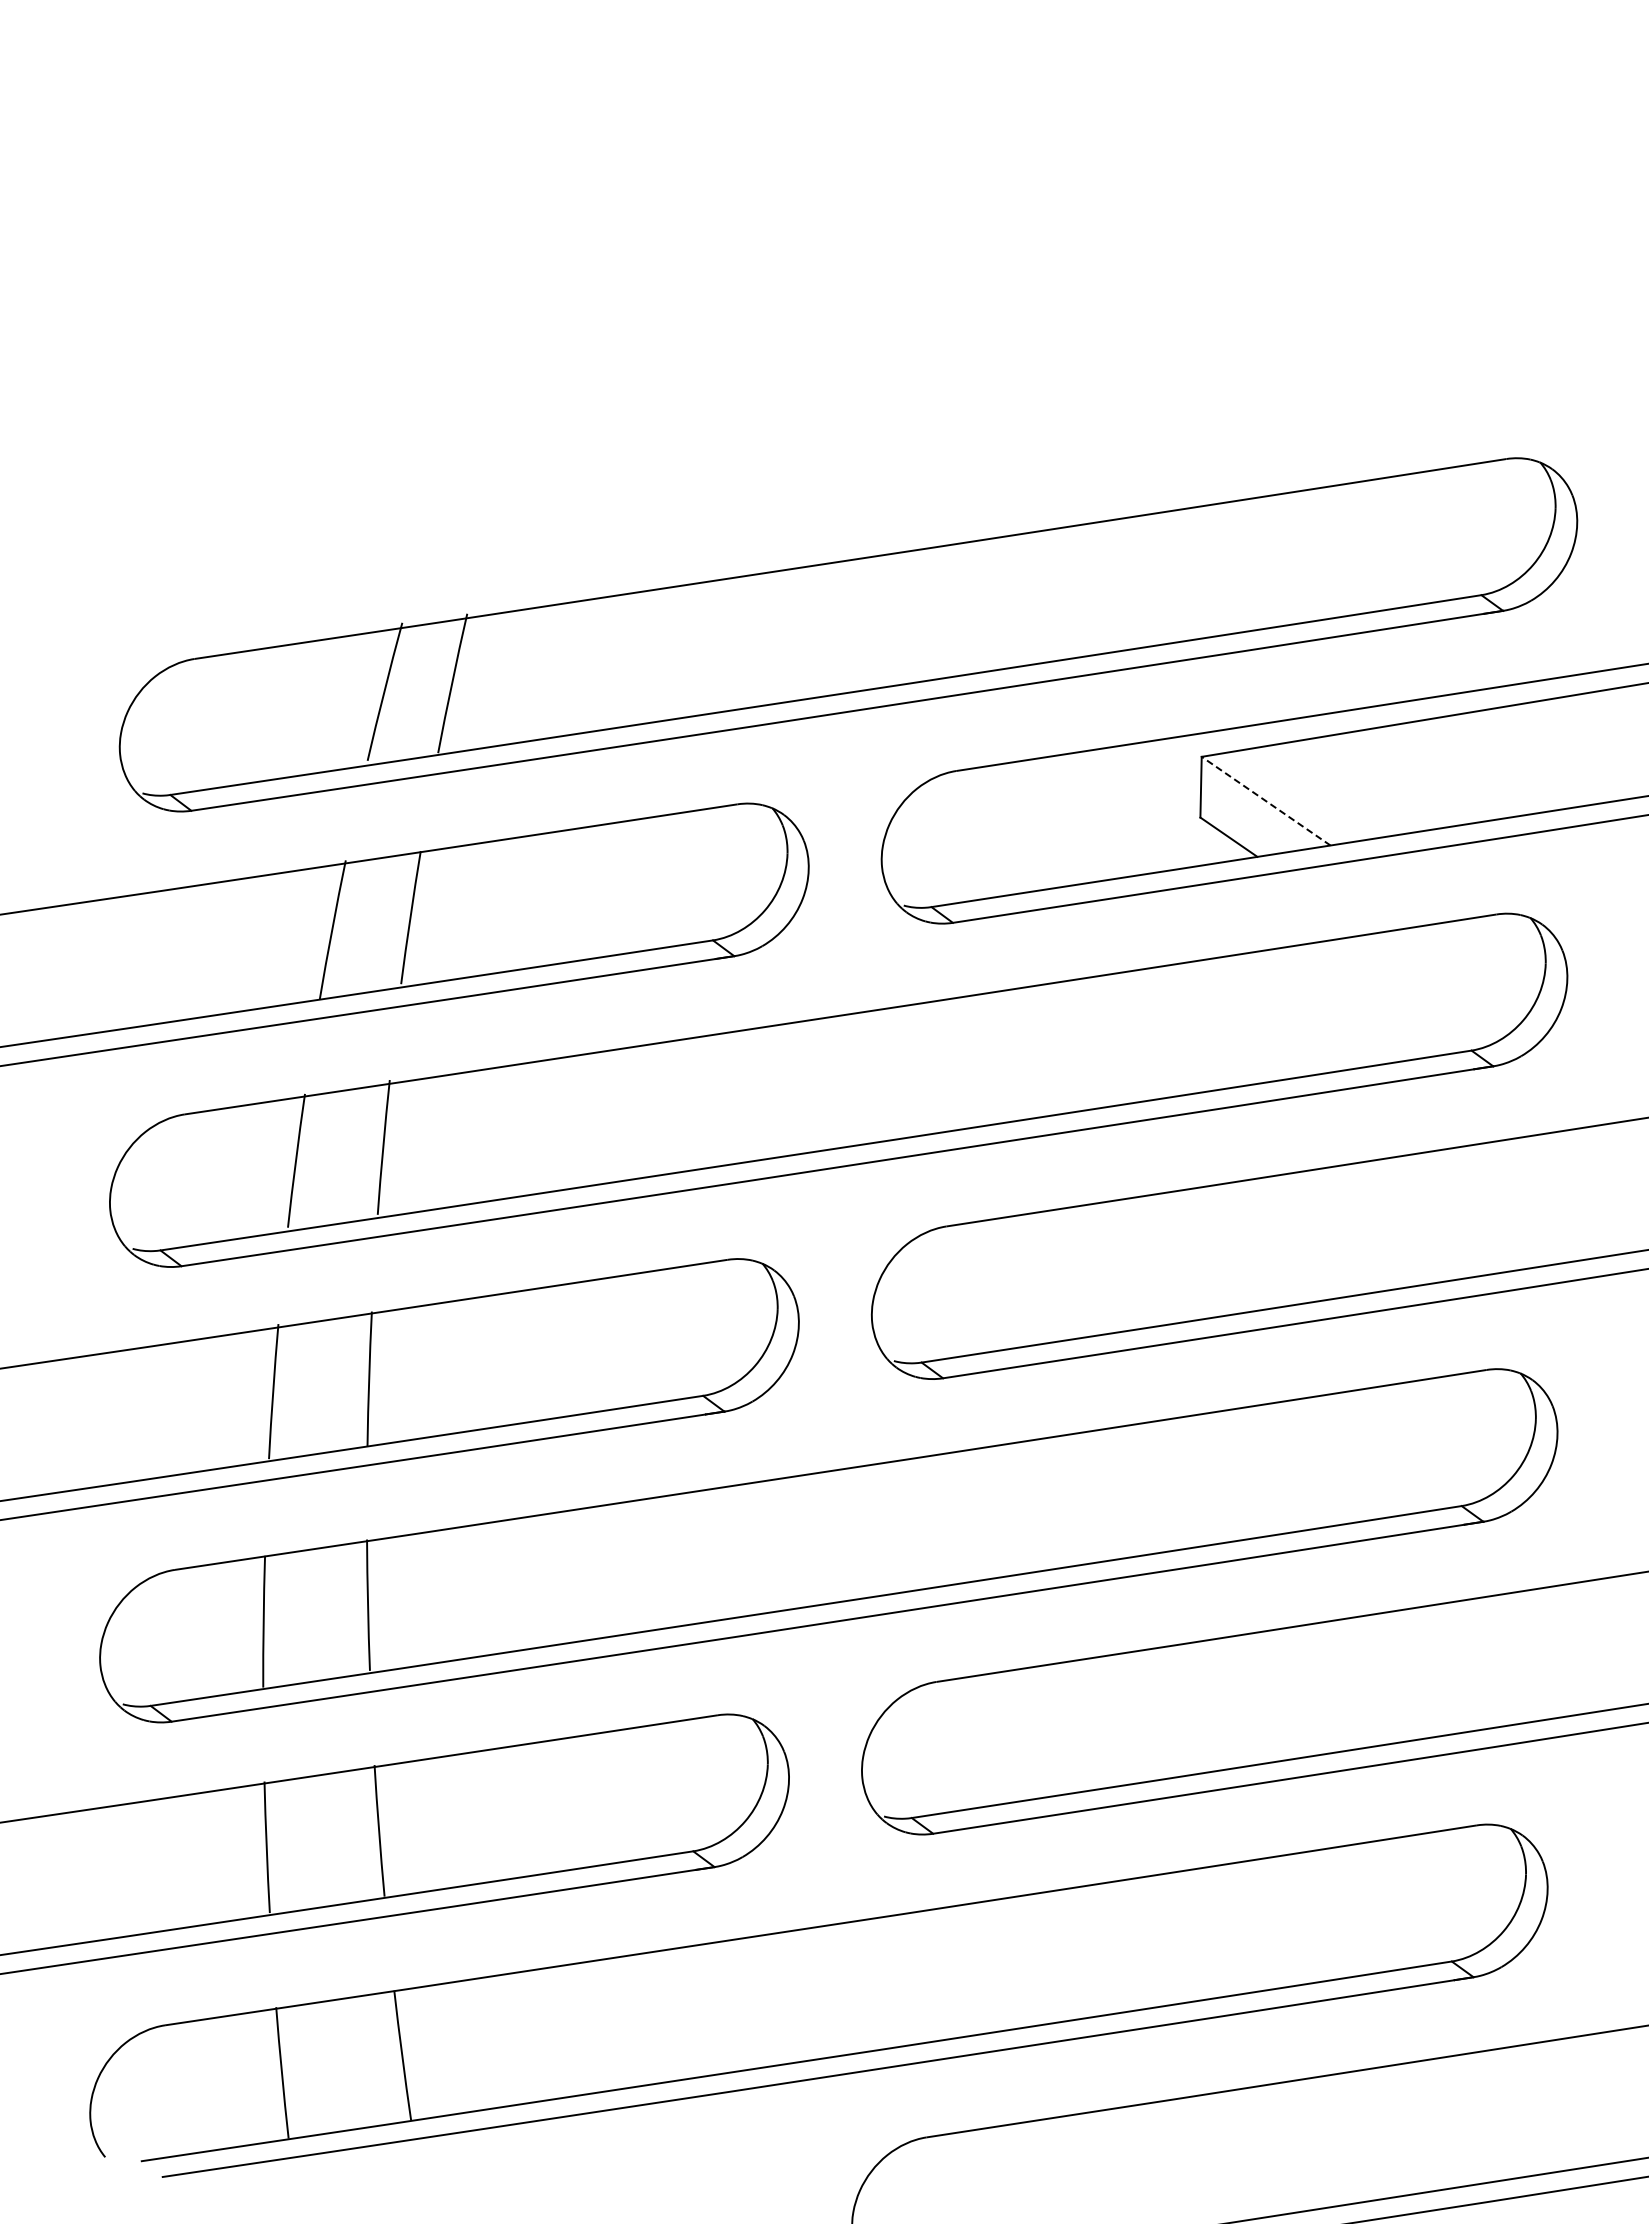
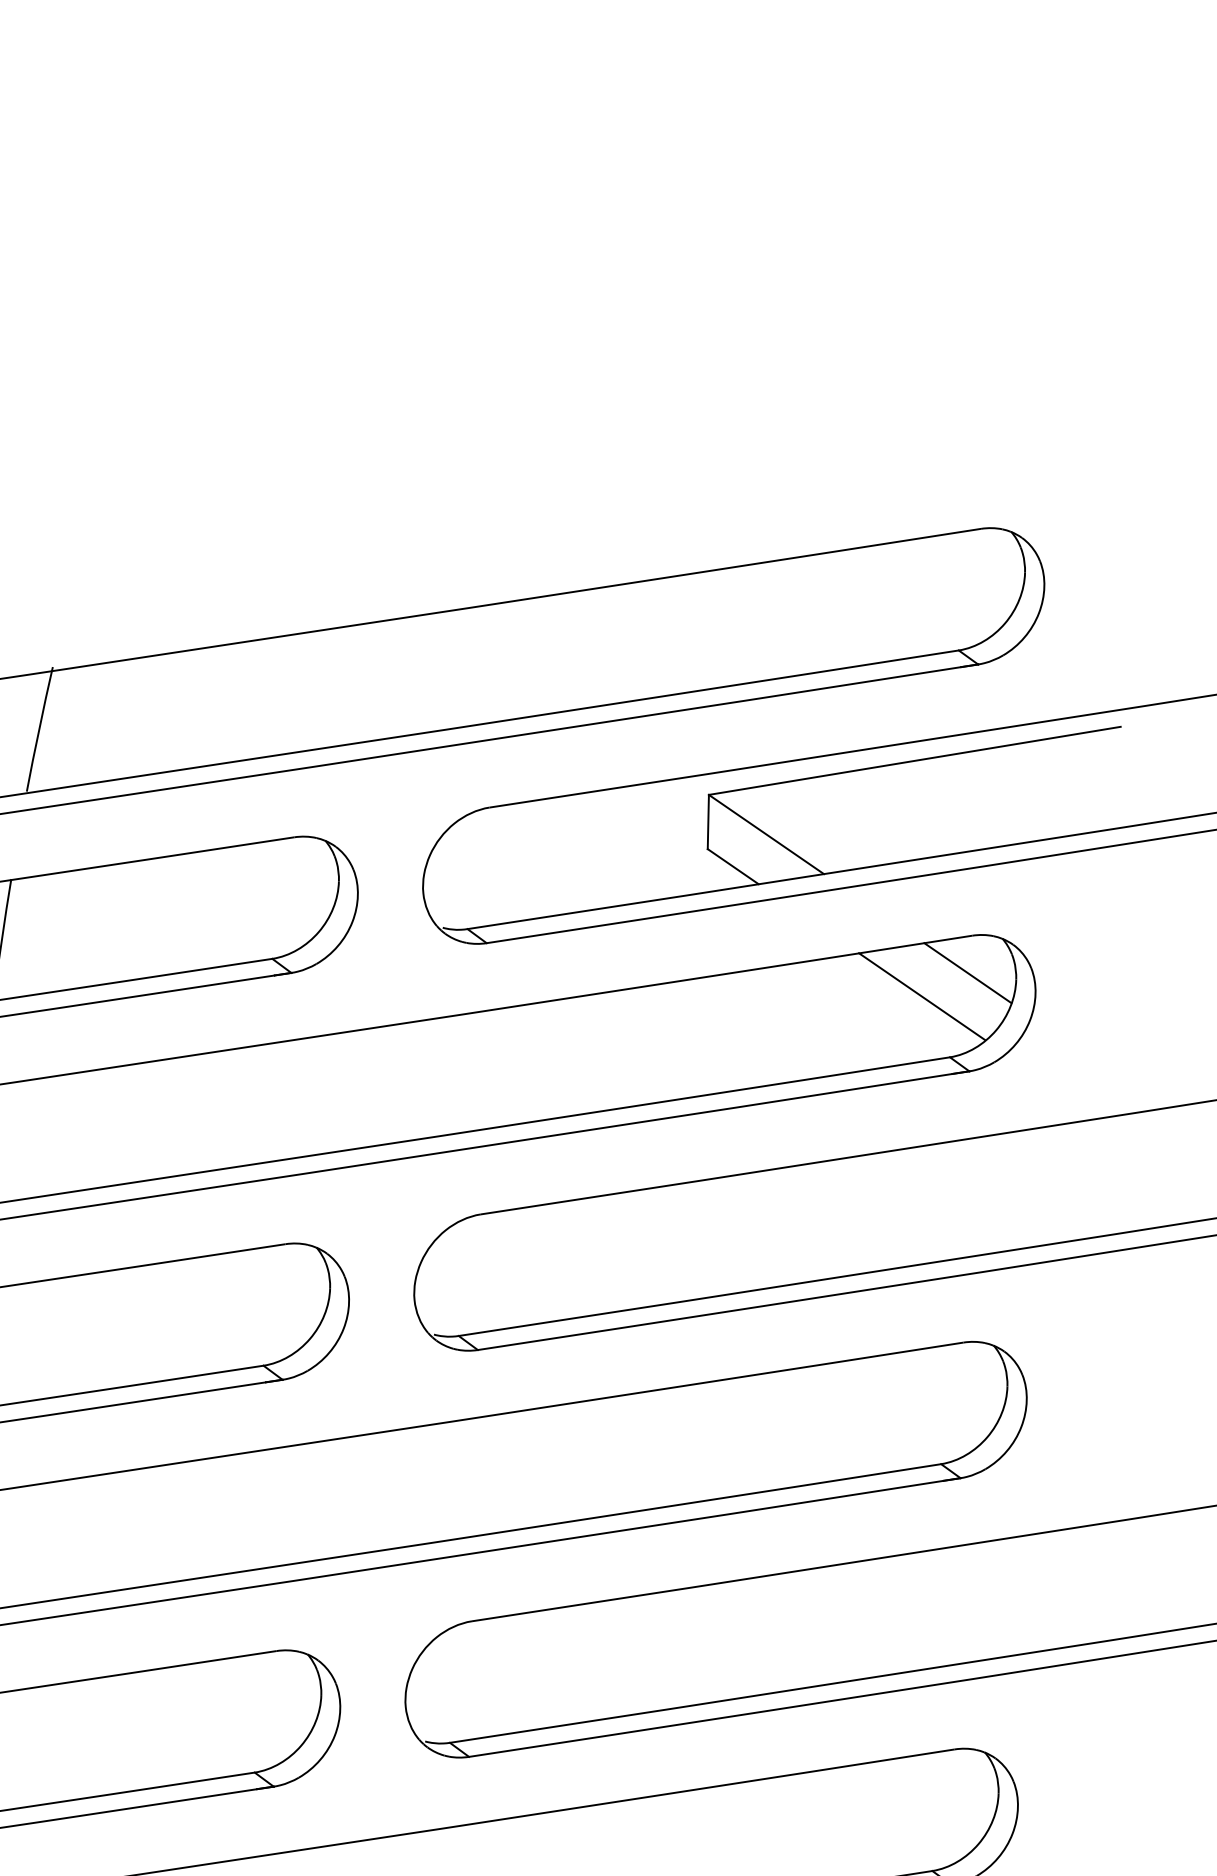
line: (1265, 800) -> (765, 833), dashed -> solid
line: (1491, 955) -> (967, 972), added
line: (1439, 982) -> (921, 996), added

